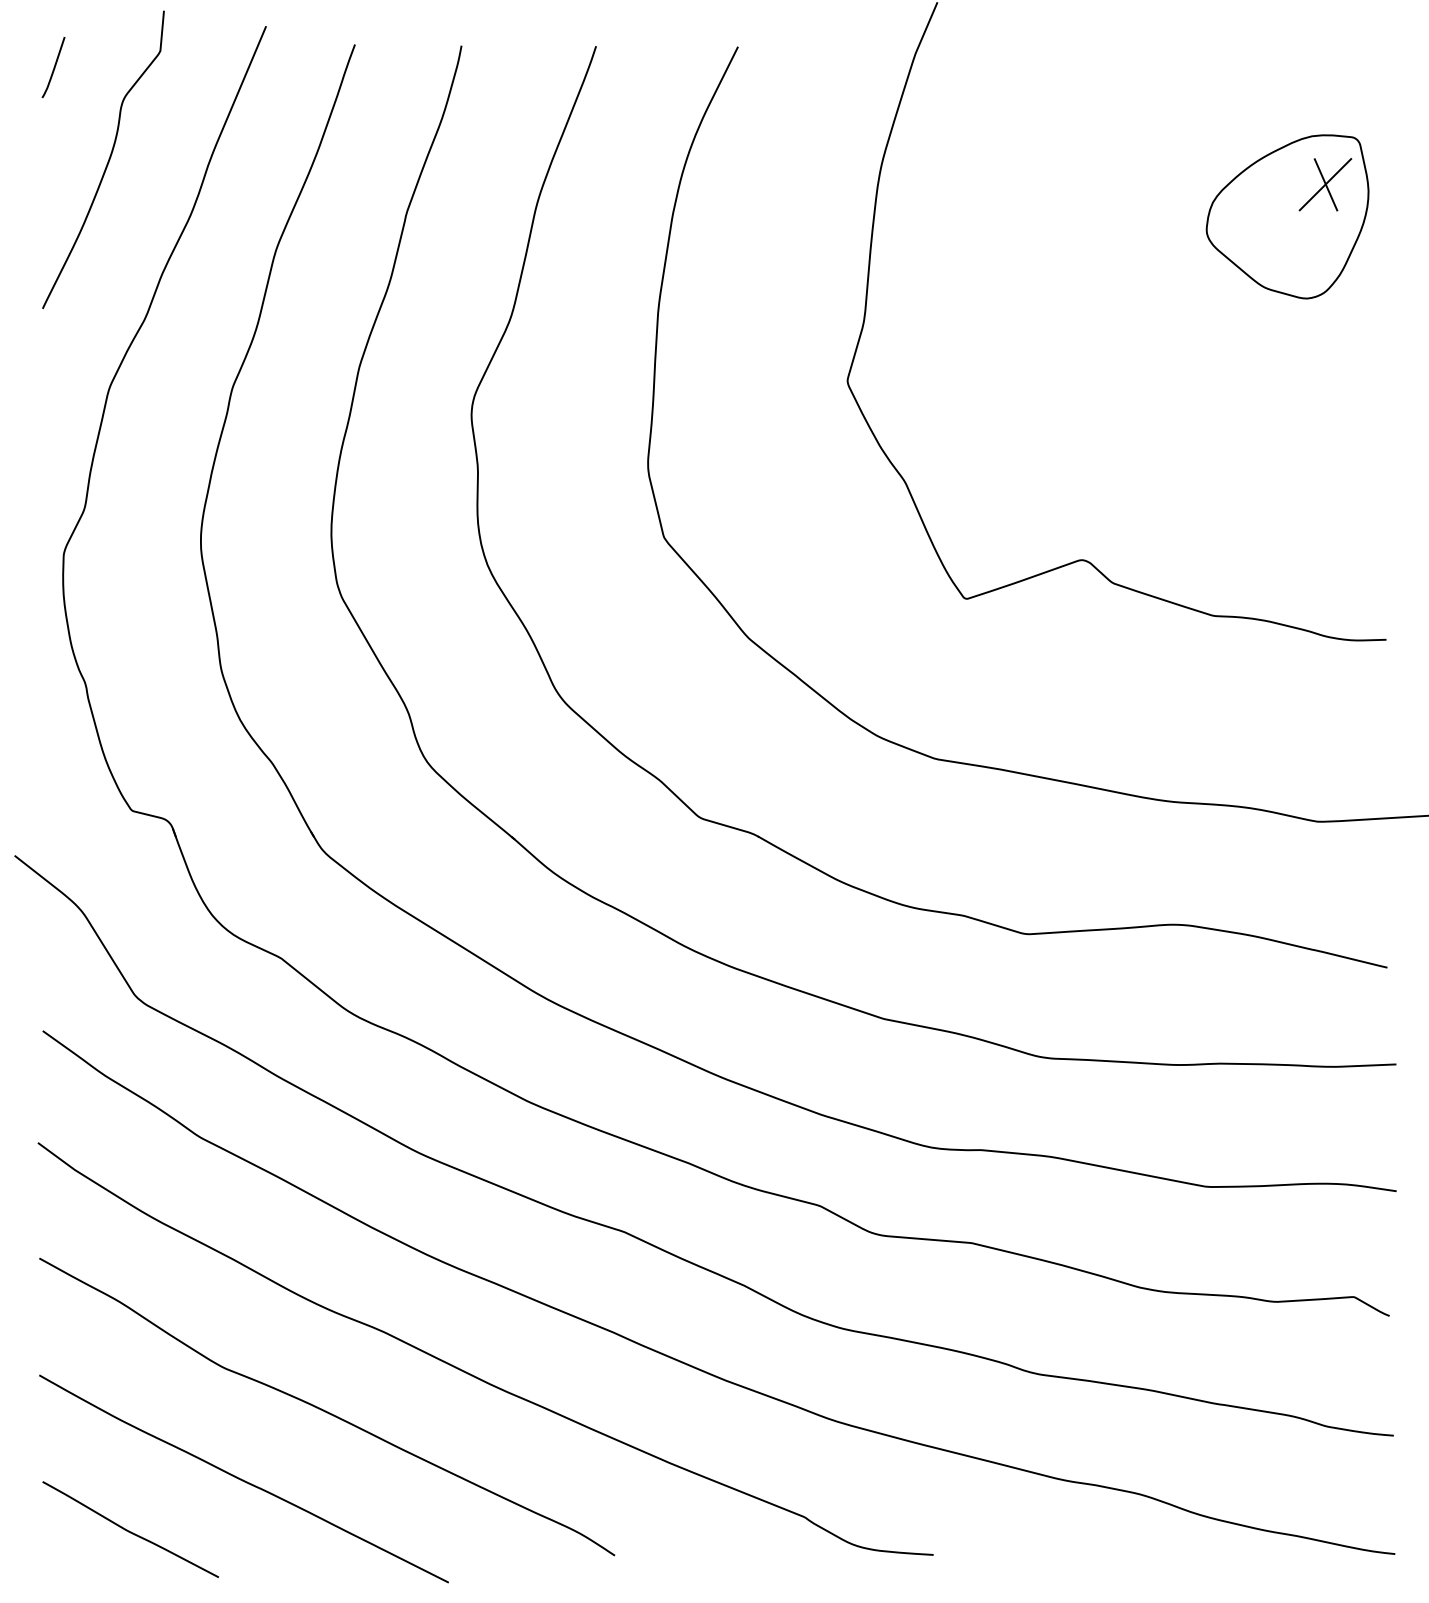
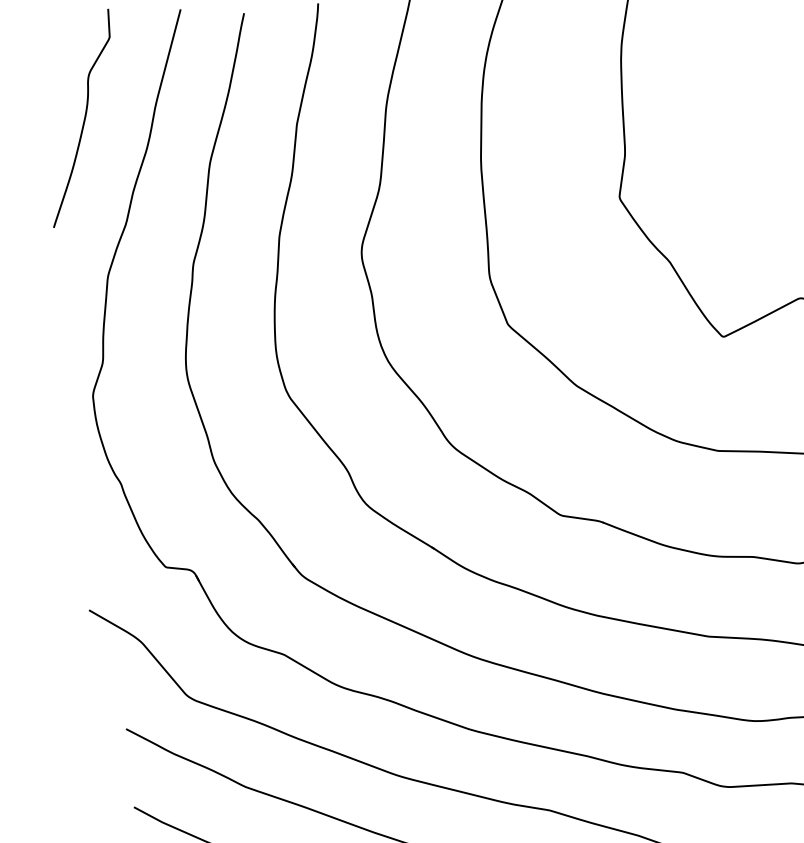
curve: (53, 67) -> (37, 59), removed

